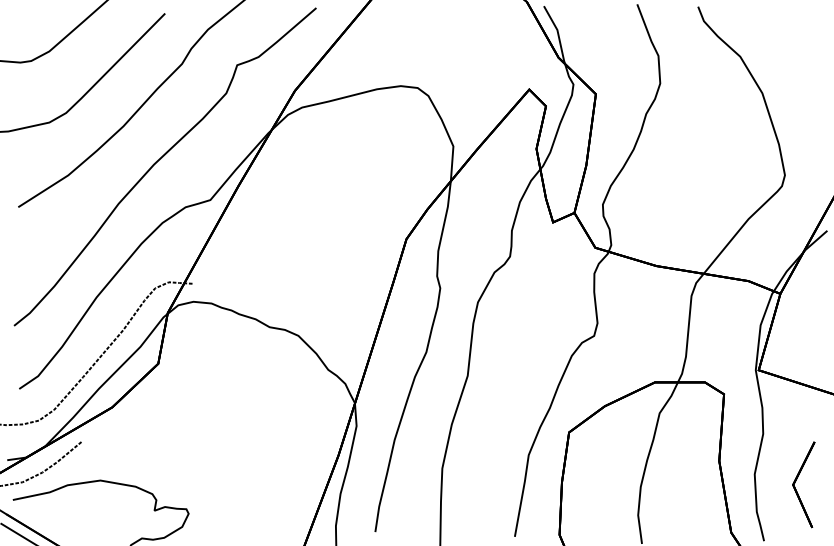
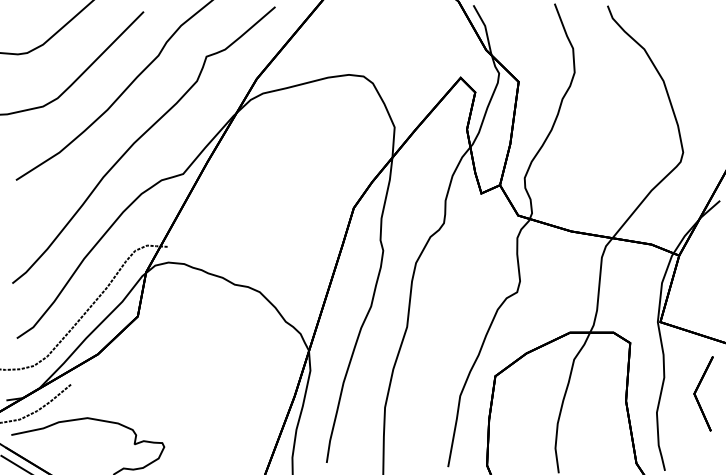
part: (796, 480) -> (697, 390), moved

